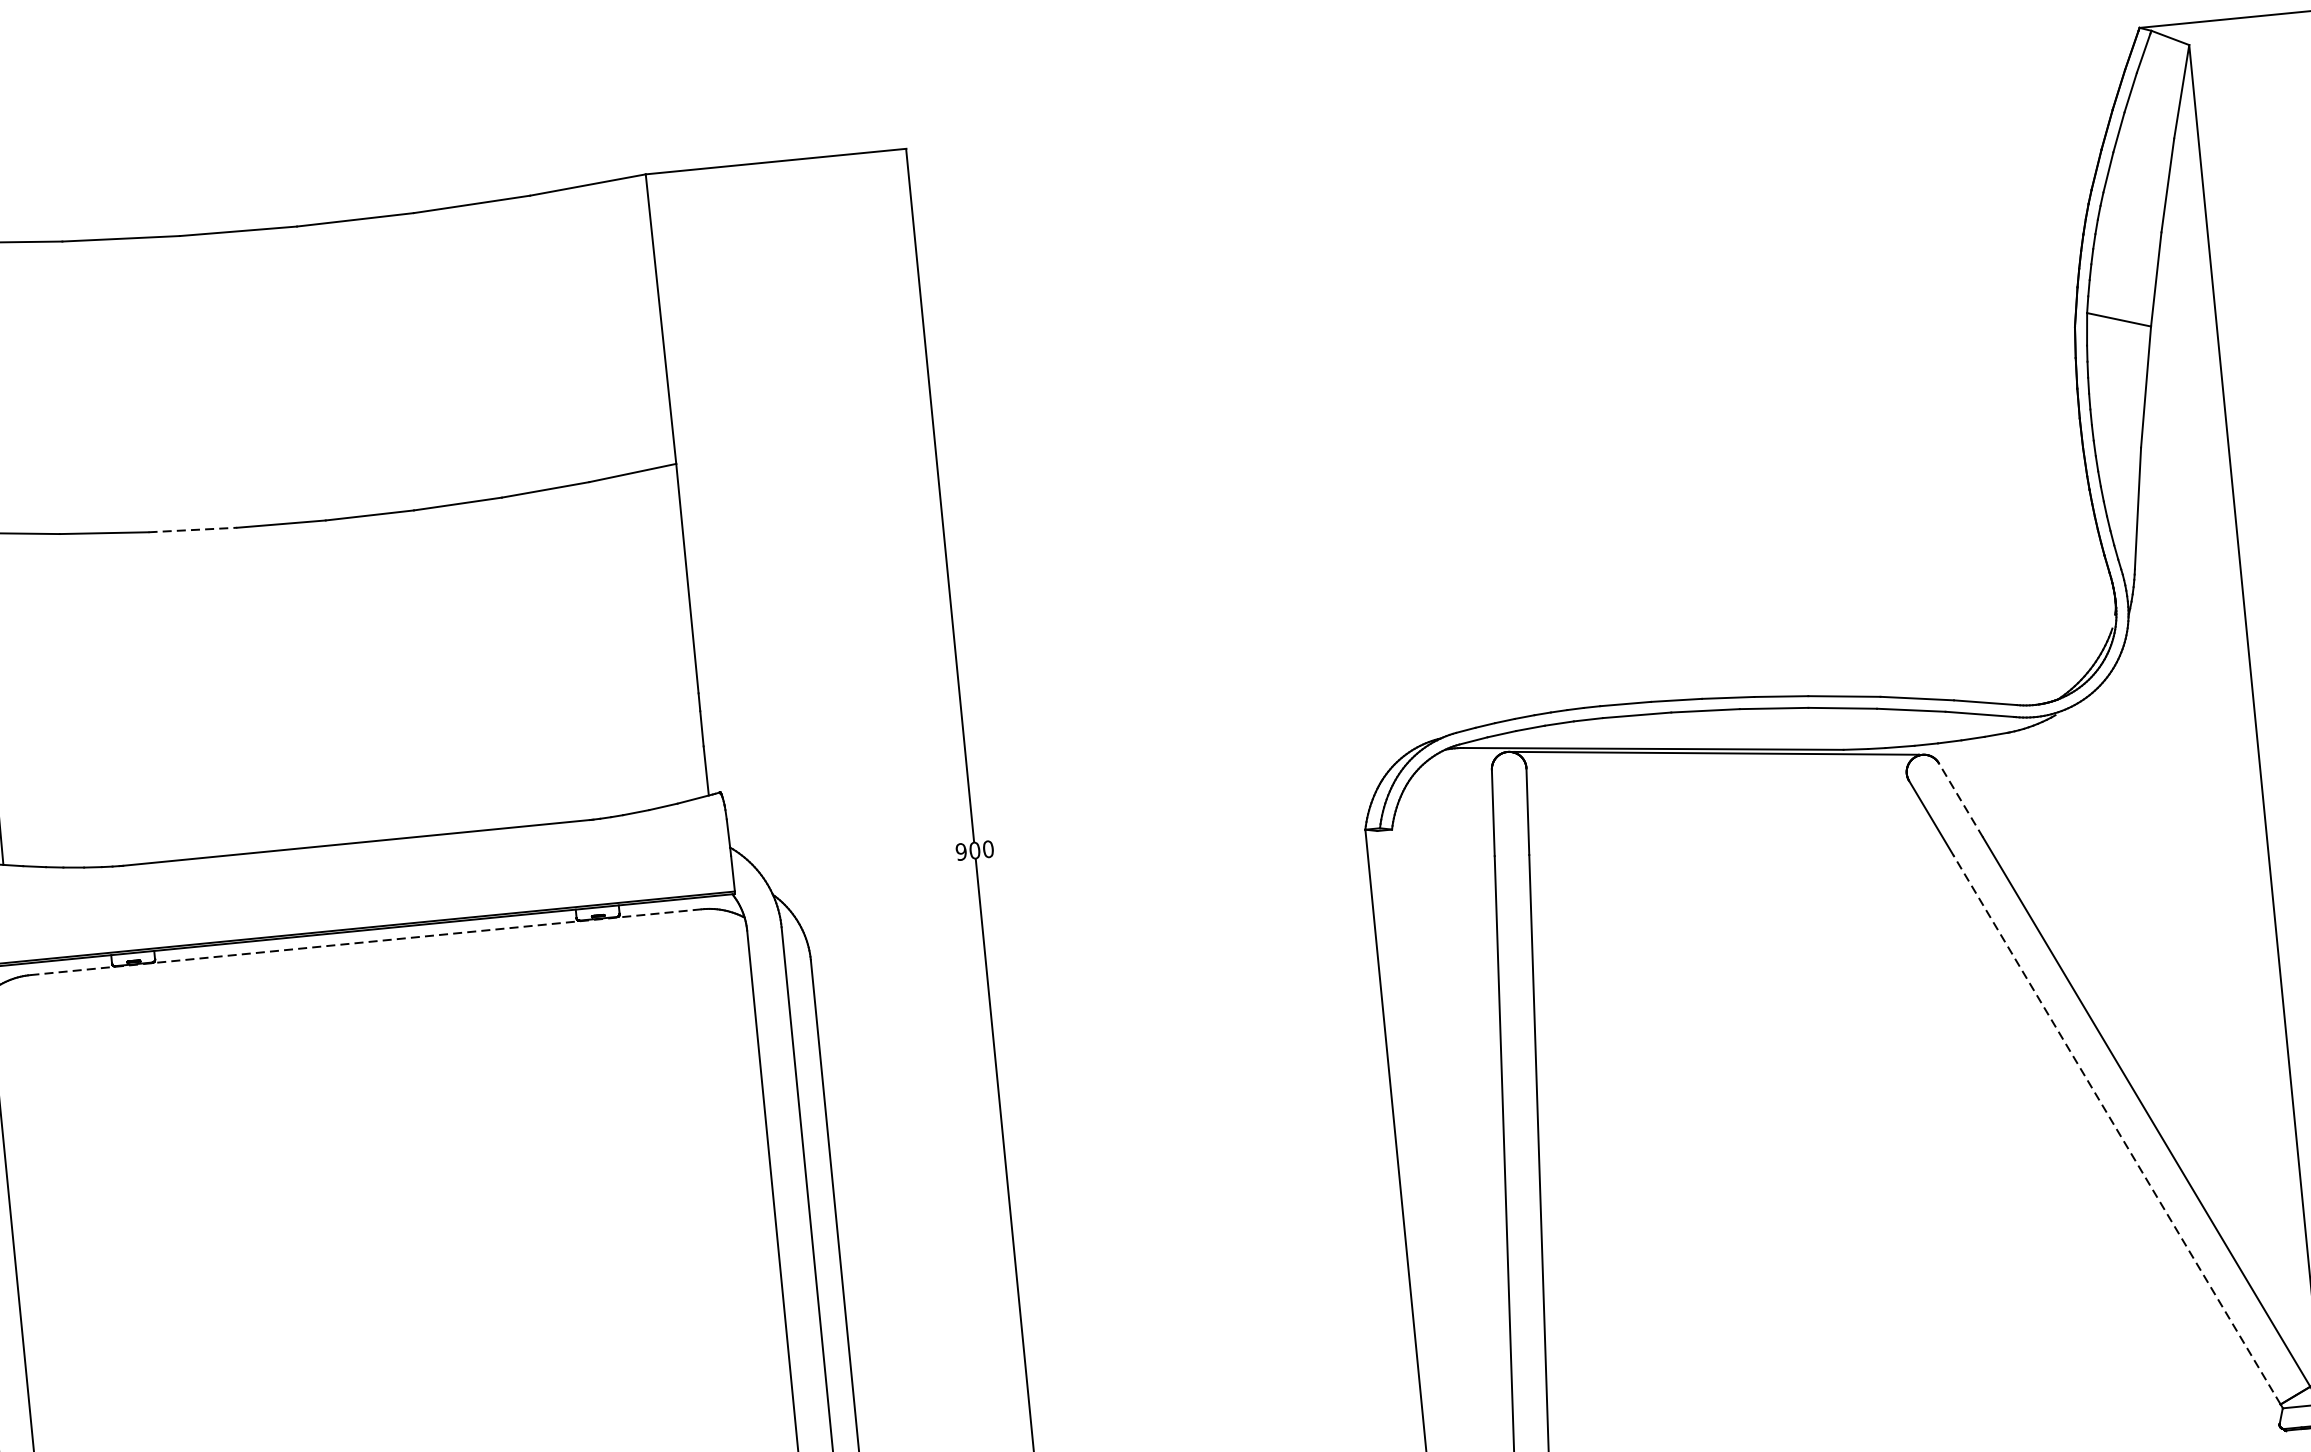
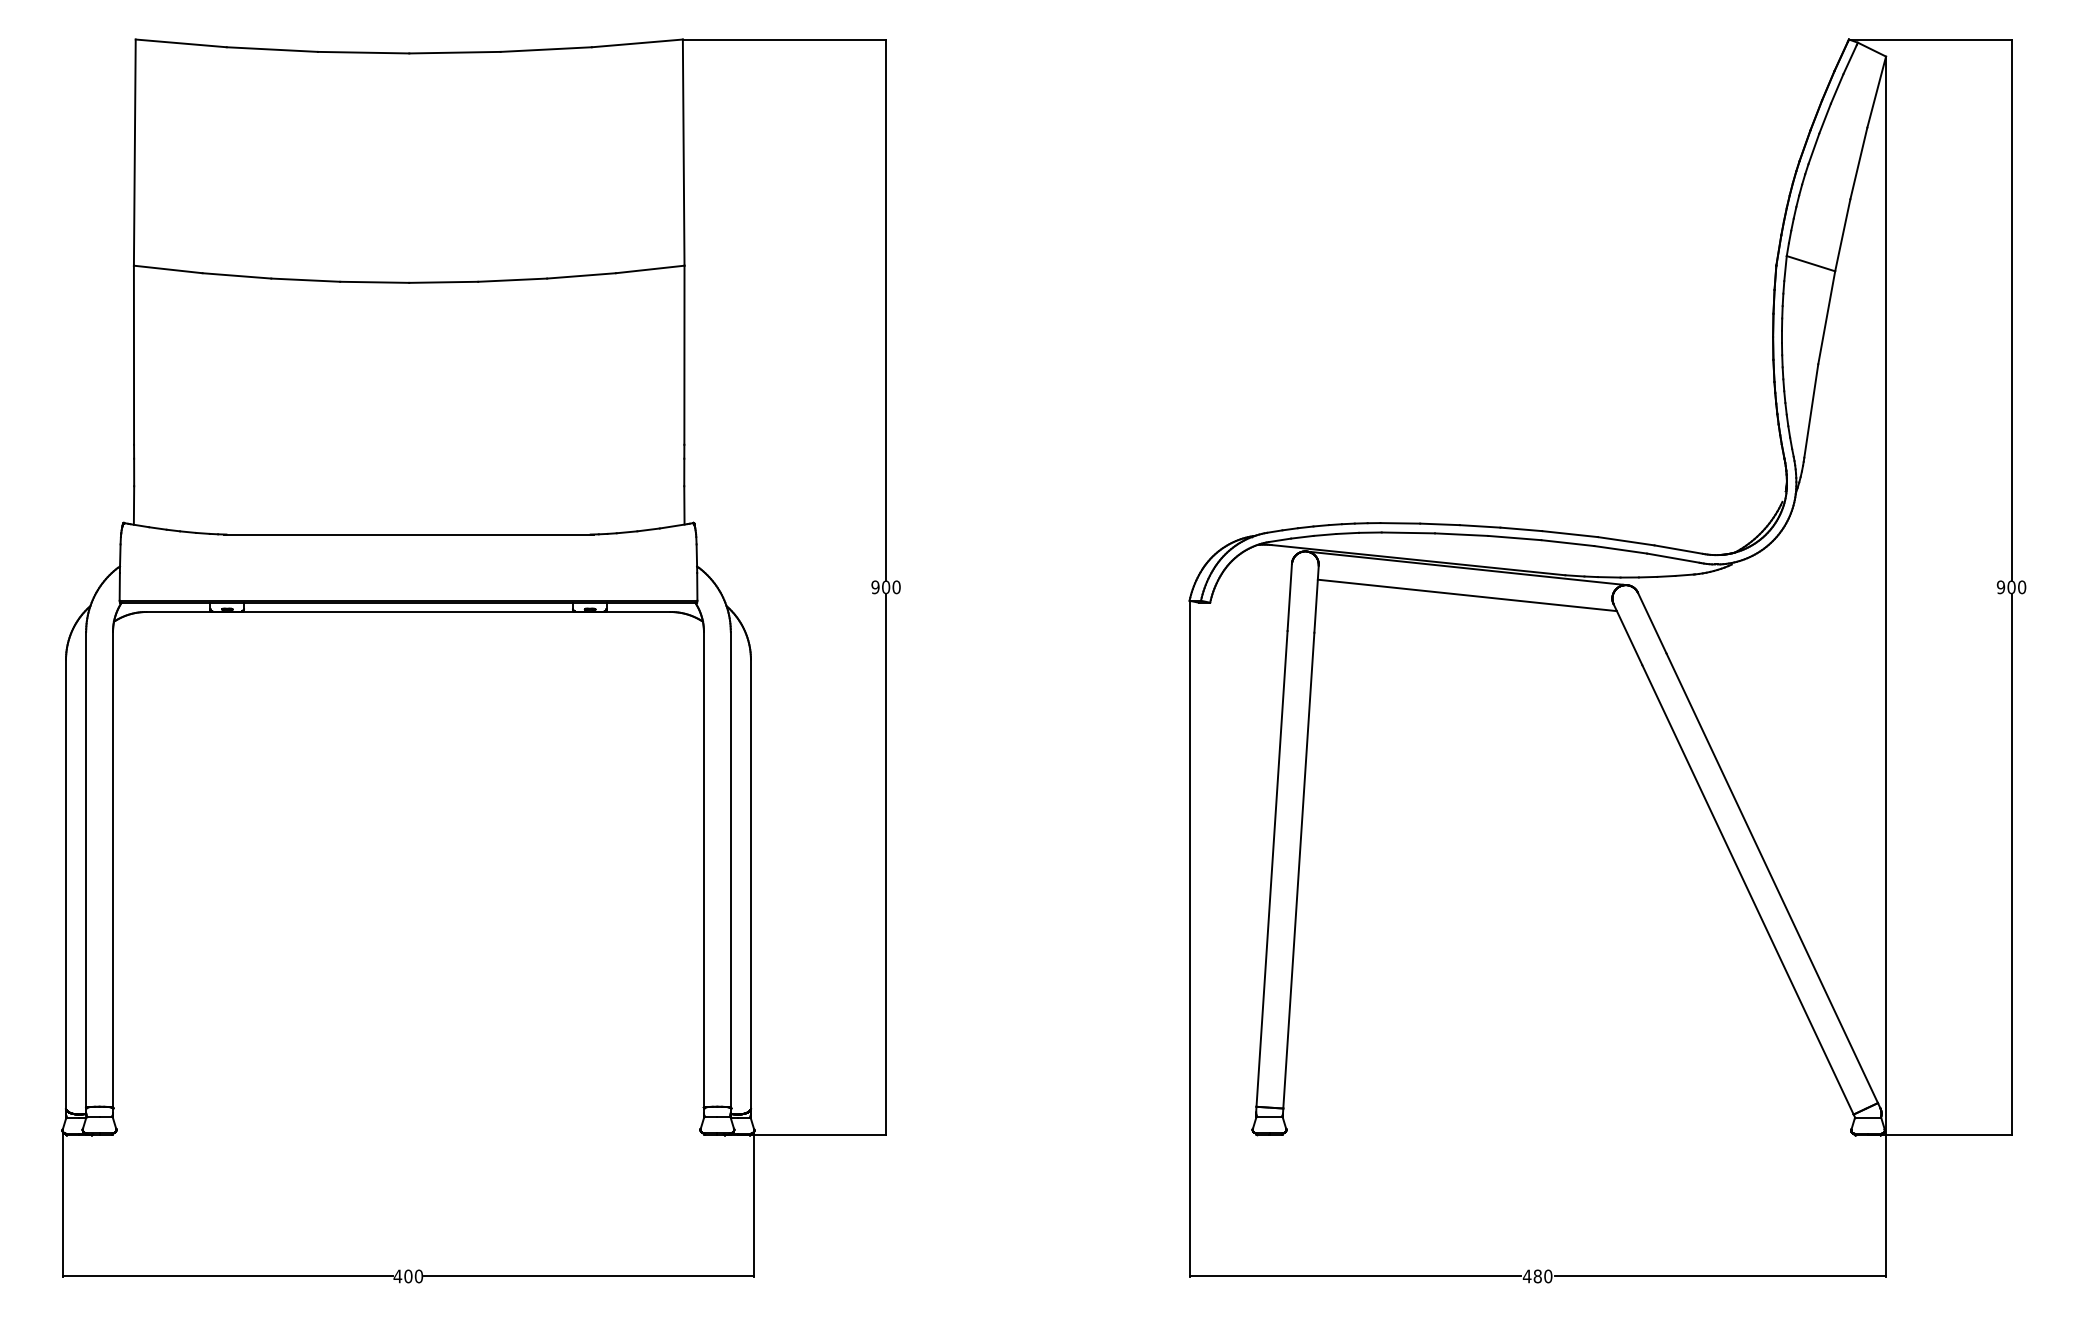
line: (193, 530) -> (306, 280), dashed -> solid
line: (1719, 788) -> (1466, 595), added
line: (1961, 800) -> (1652, 623), dashed -> solid
line: (366, 942) -> (408, 612), dashed -> solid
line: (2116, 1129) -> (1747, 889), dashed -> solid

